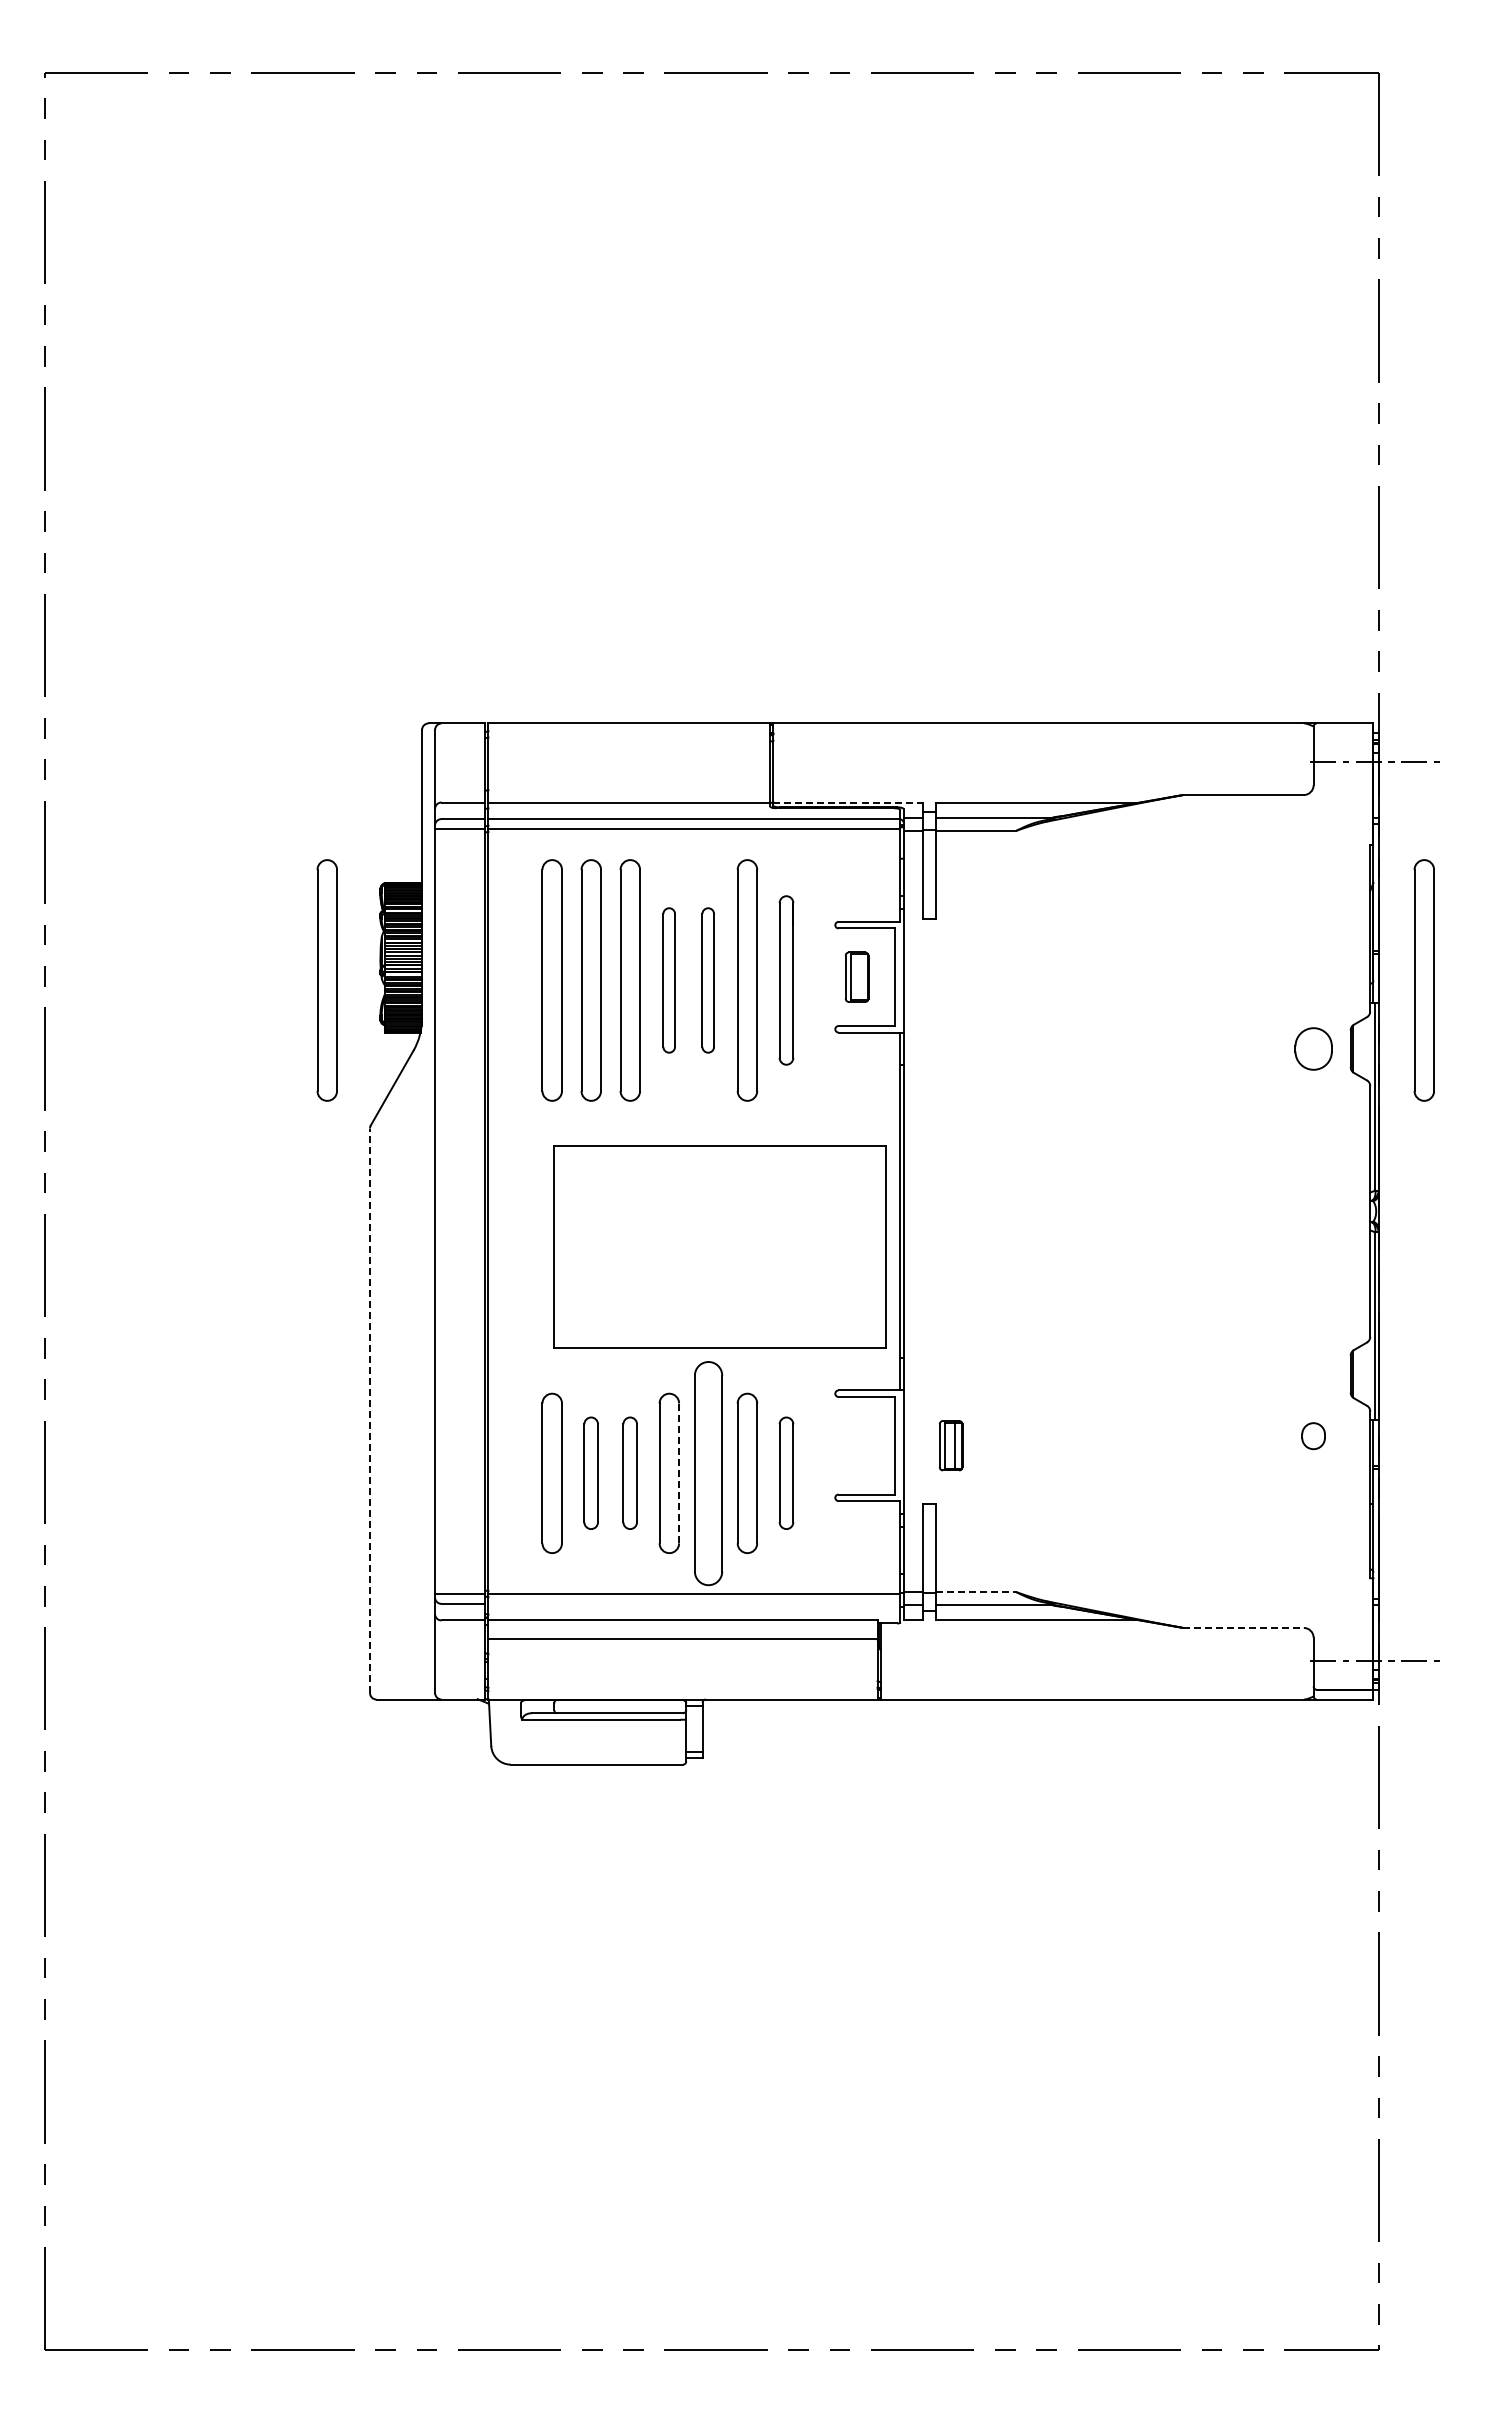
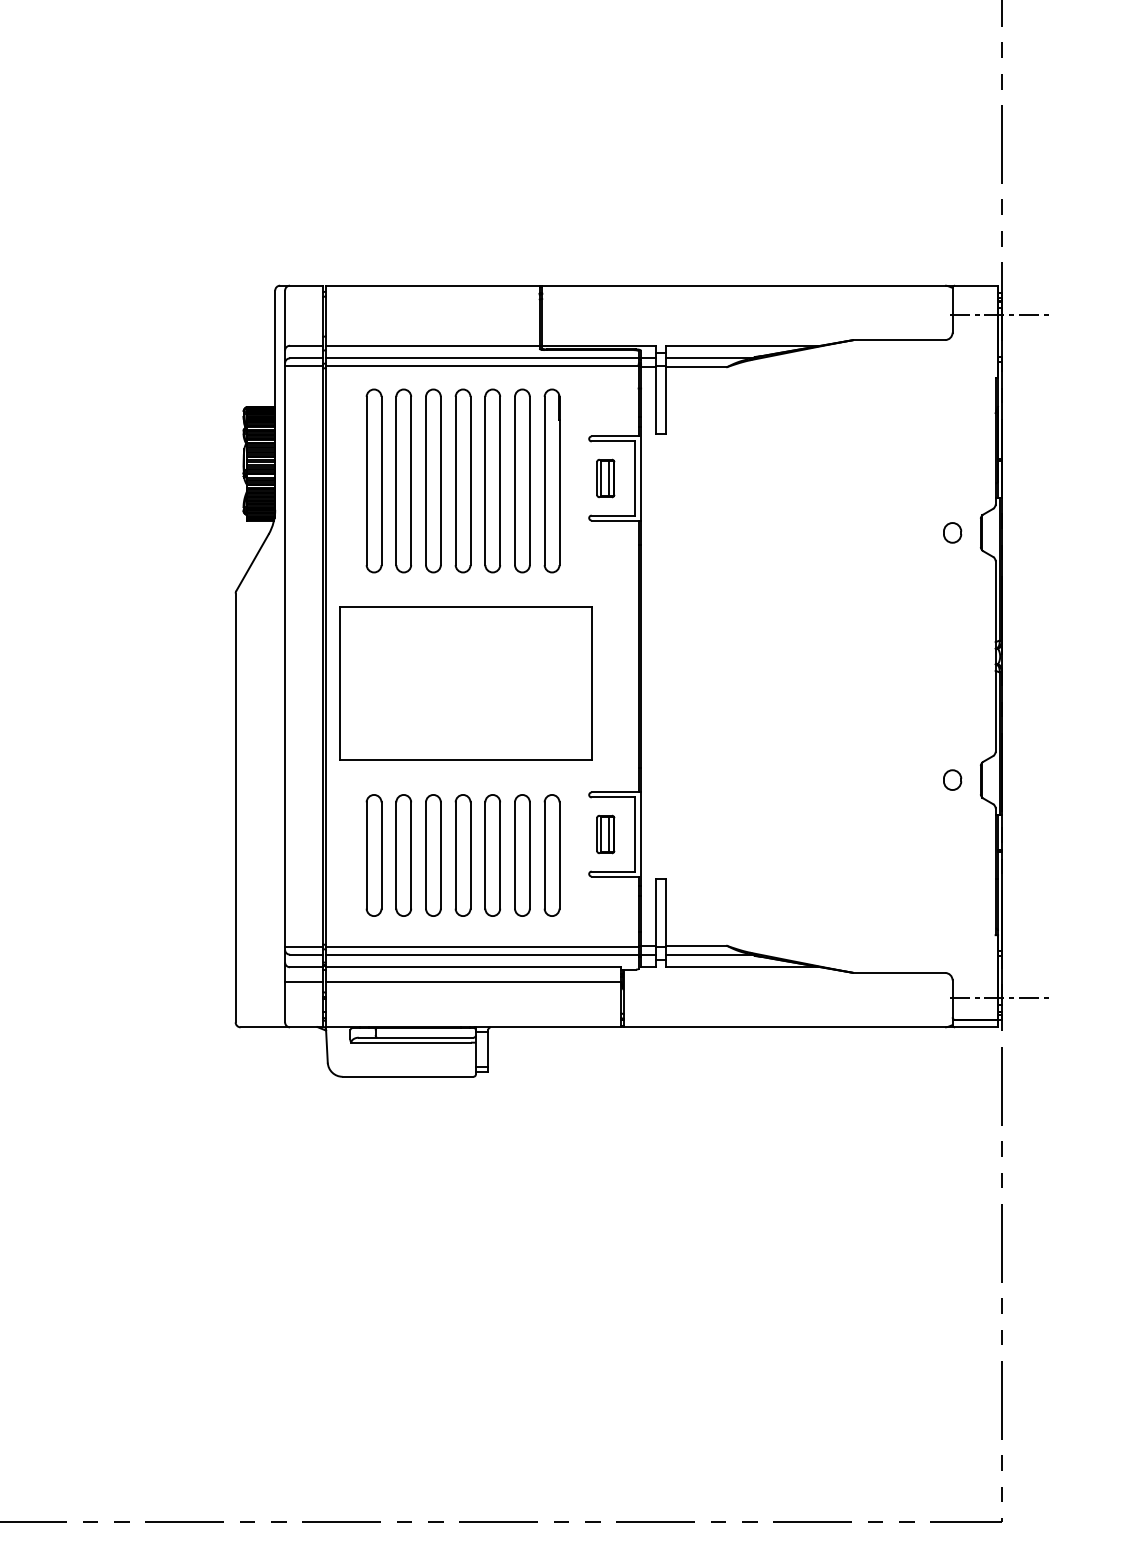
line: (848, 802) -> (599, 345), dashed -> solid
line: (861, 977) -> (609, 478), added
part: (326, 980) -> (202, 481), removed
part: (668, 980) -> (462, 481), size x1.67
part: (707, 980) -> (492, 481), size x1.67
part: (786, 980) -> (552, 481), size x1.43
part: (1423, 980) -> (1036, 481), removed
part: (1313, 1048) -> (952, 532), size x0.62
part: (719, 1246) -> (465, 683), moved
line: (370, 1410) -> (236, 807), dashed -> solid
part: (1313, 1436) -> (952, 780), moved
part: (950, 1445) -> (605, 834), moved
part: (590, 1472) -> (403, 854), size x1.43
part: (629, 1472) -> (432, 854), size x1.43
part: (707, 1472) -> (492, 854), size x0.71
part: (786, 1472) -> (552, 854), size x1.43
line: (679, 1473) -> (470, 855), dashed -> solid
line: (976, 1591) -> (696, 945), dashed -> solid
line: (694, 1603) -> (482, 954), added
line: (1244, 1627) -> (900, 972), dashed -> solid
line: (460, 1639) -> (304, 981), added

